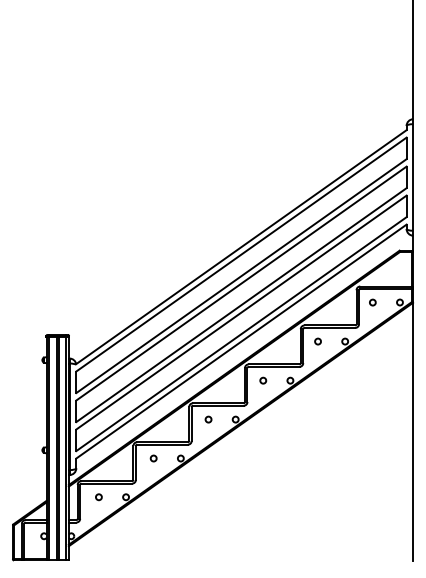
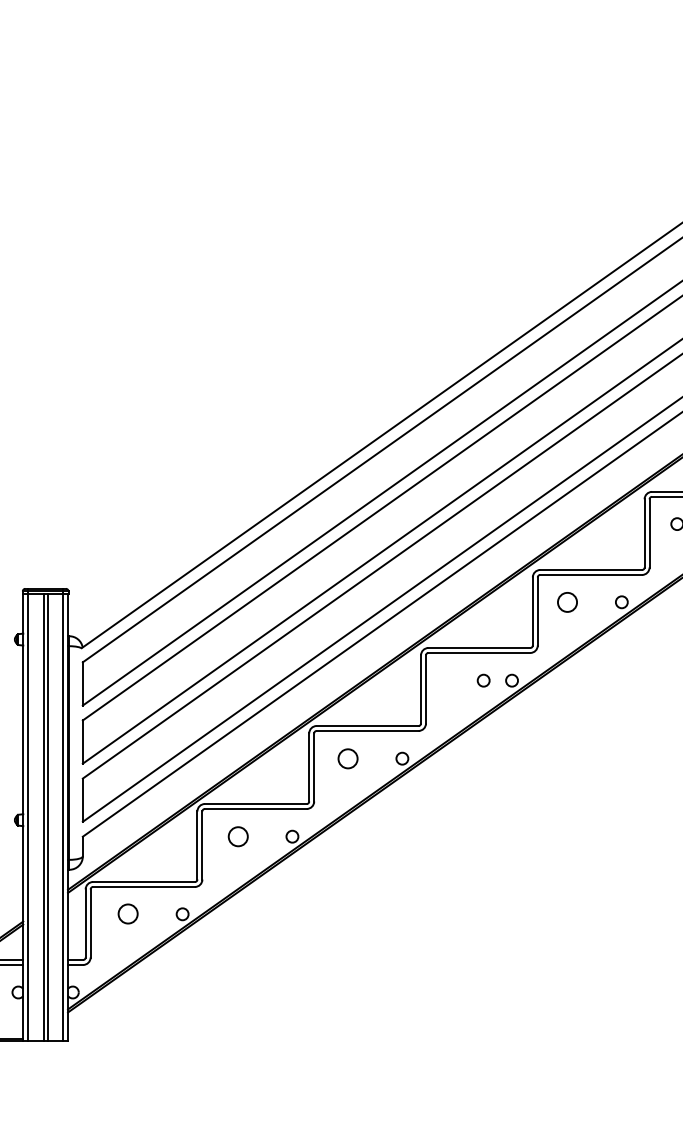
circle: (317, 341) -> (566, 602), size x1.6
circle: (263, 380) -> (484, 680), moved
circle: (208, 419) -> (347, 758), size x1.6
circle: (153, 458) -> (237, 836), size x1.6
circle: (98, 497) -> (127, 914), size x1.6

